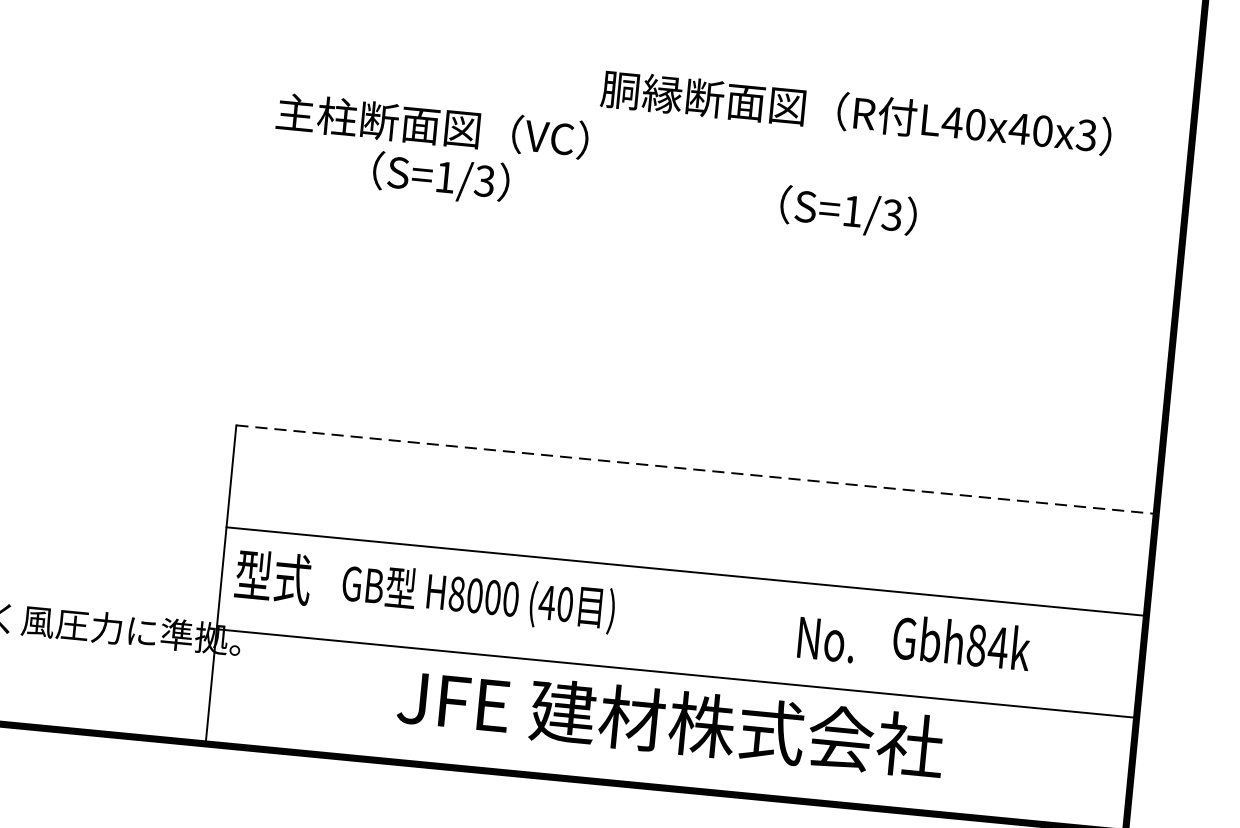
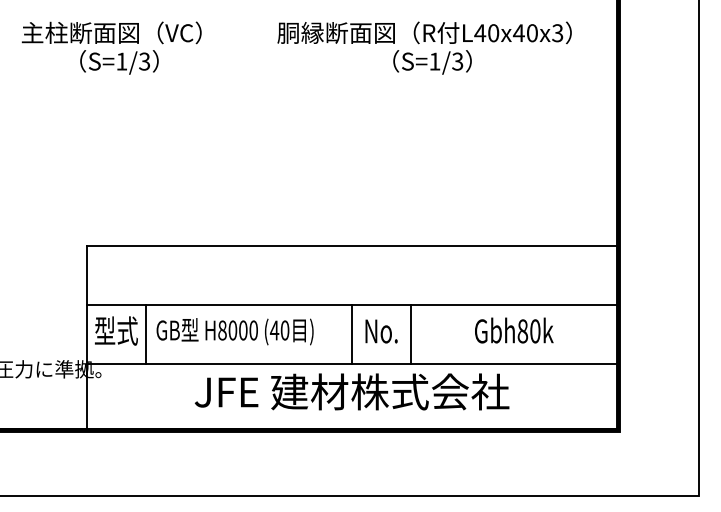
text: (429, 151) -> (111, 47), moved
text: (848, 212) -> (432, 62), moved
line: (695, 470) -> (352, 246), dashed -> solid
line: (323, 588) -> (145, 334), added
line: (679, 622) -> (351, 334), added
line: (781, 632) -> (410, 334), added
text: (826, 640) -> (381, 331), moved
text: (996, 647) -> (534, 331), Gbh84k -> Gbh80k

